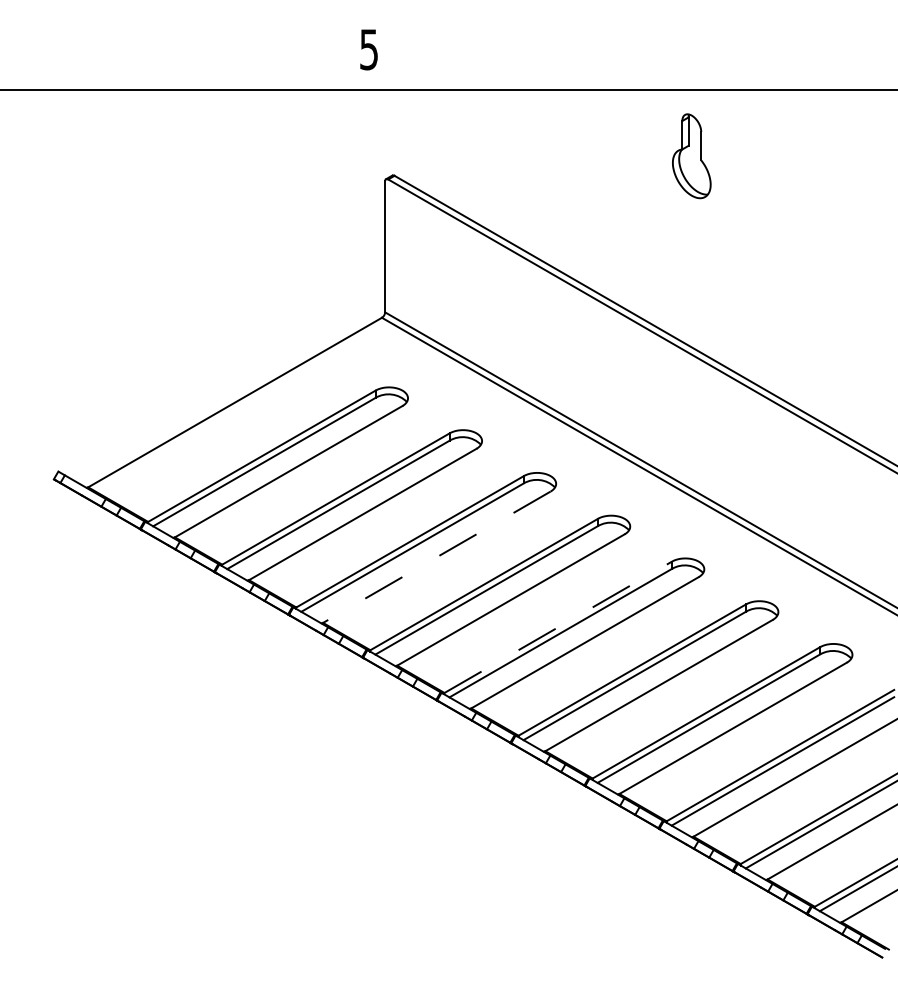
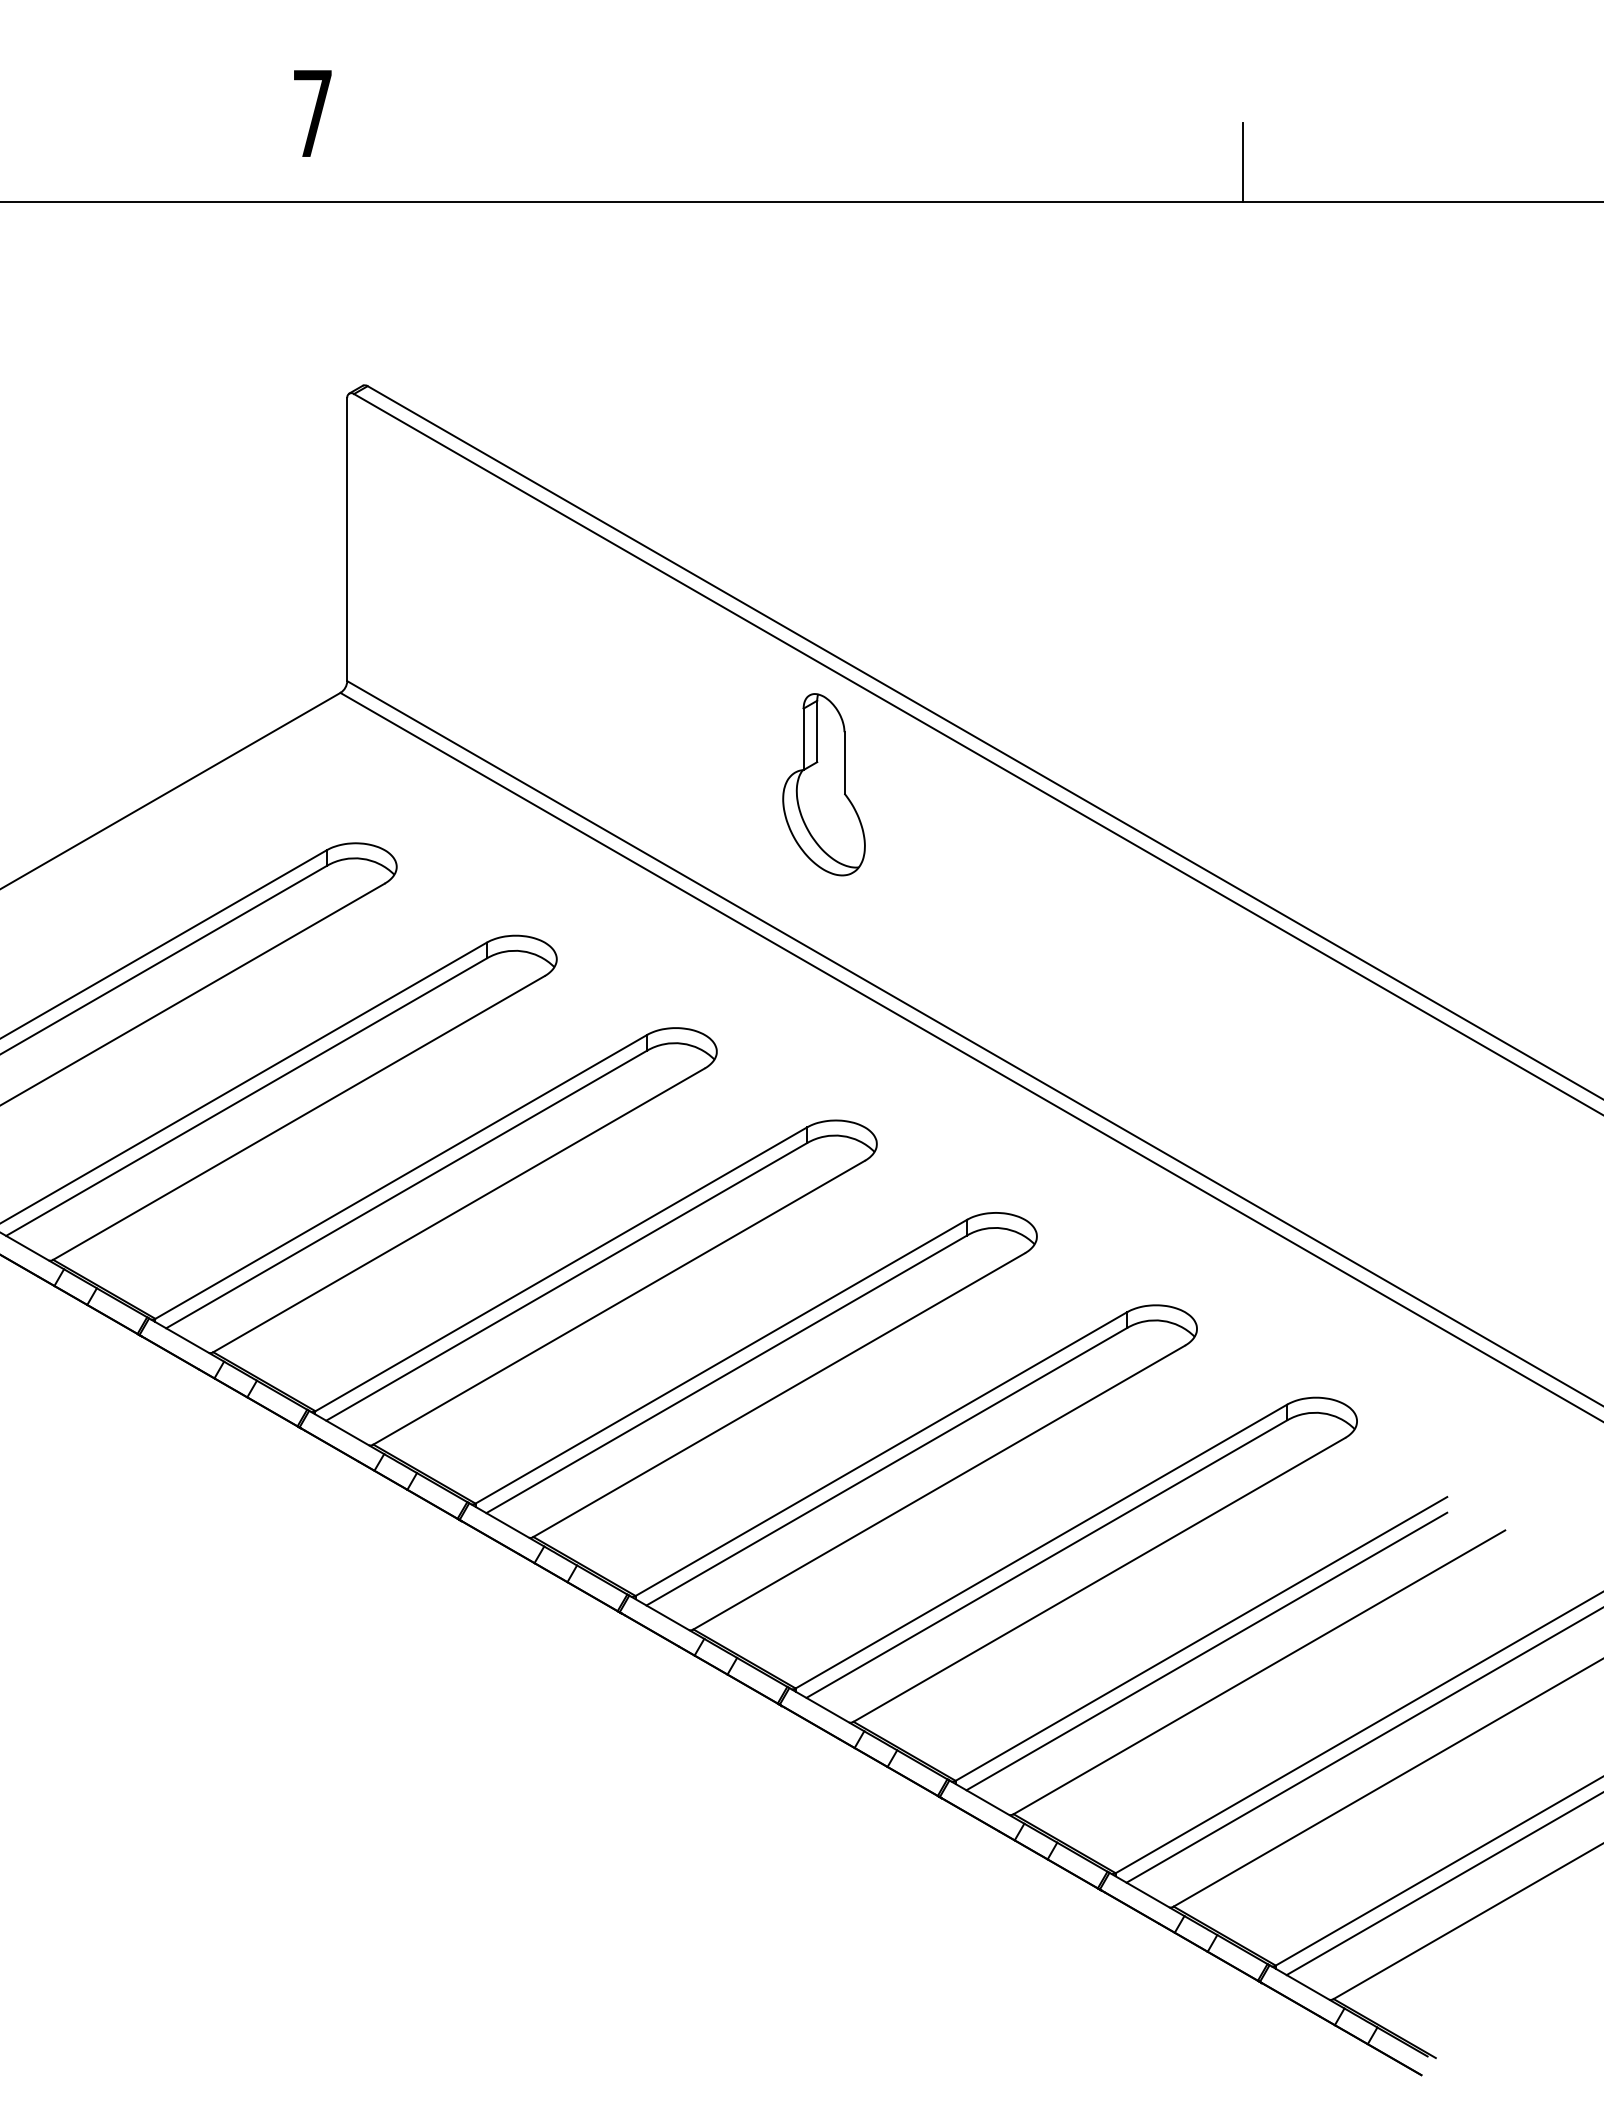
text: (368, 49) -> (311, 113), 5 -> 7
line: (799, 72) -> (1242, 162), added
part: (691, 156) -> (823, 785), moved
line: (436, 557) -> (458, 1210), dashed -> solid
line: (558, 627) -> (721, 1362), dashed -> solid

